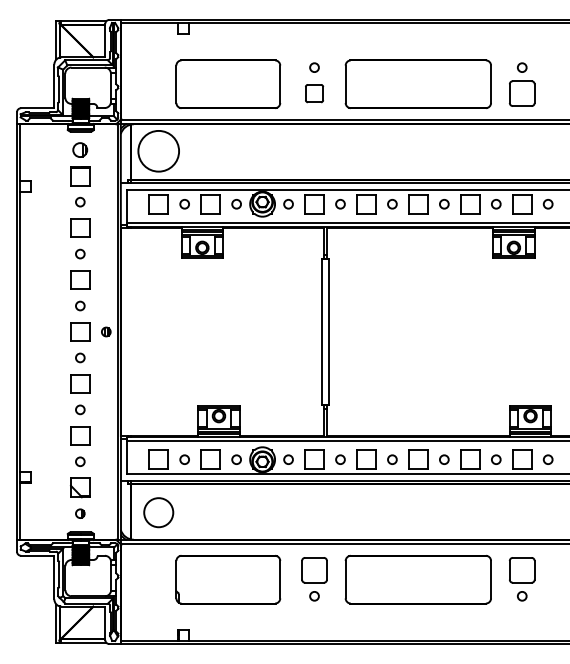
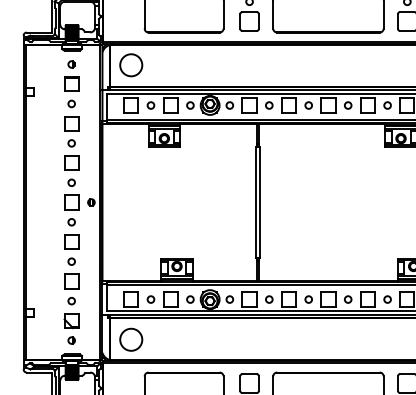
part: (314, 93) -> (249, 21), size x1.43
part: (80, 150) -> (71, 64), size x0.62
circle: (158, 150) -> (131, 64), size x0.71

